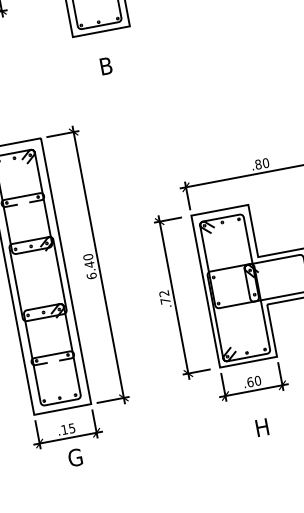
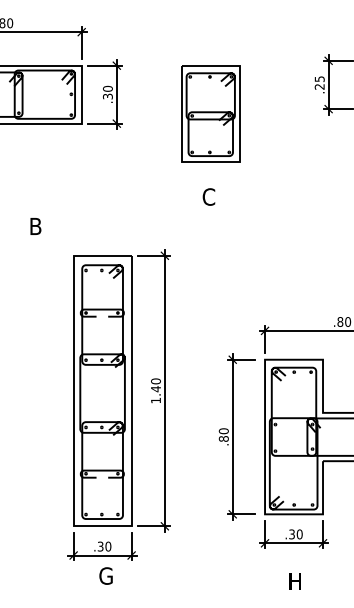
text: (105, 65) -> (208, 196), B -> C
text: (91, 276) -> (155, 400), 6.40 -> 1.40
text: (164, 296) -> (223, 434), .72 -> .80
text: (250, 382) -> (292, 534), .60 -> .30
text: (68, 428) -> (104, 546), .15 -> .30

